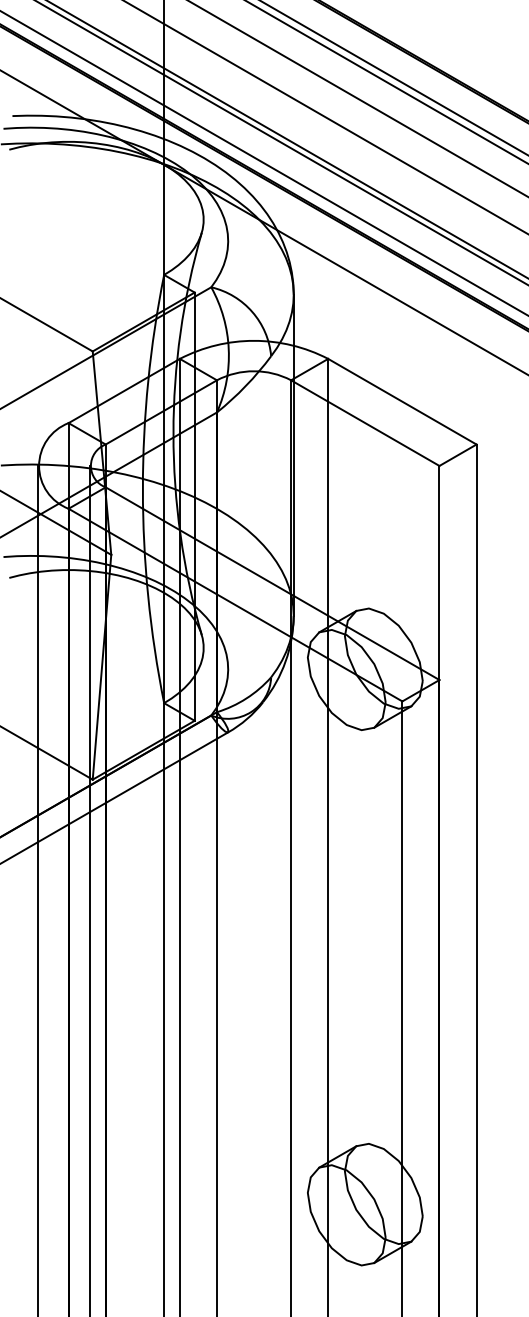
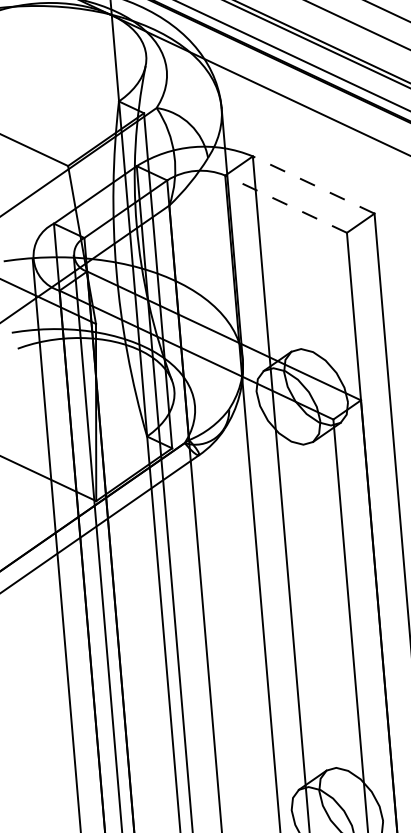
line: (402, 401) -> (313, 184), solid -> dashed
line: (365, 423) -> (286, 204), solid -> dashed

